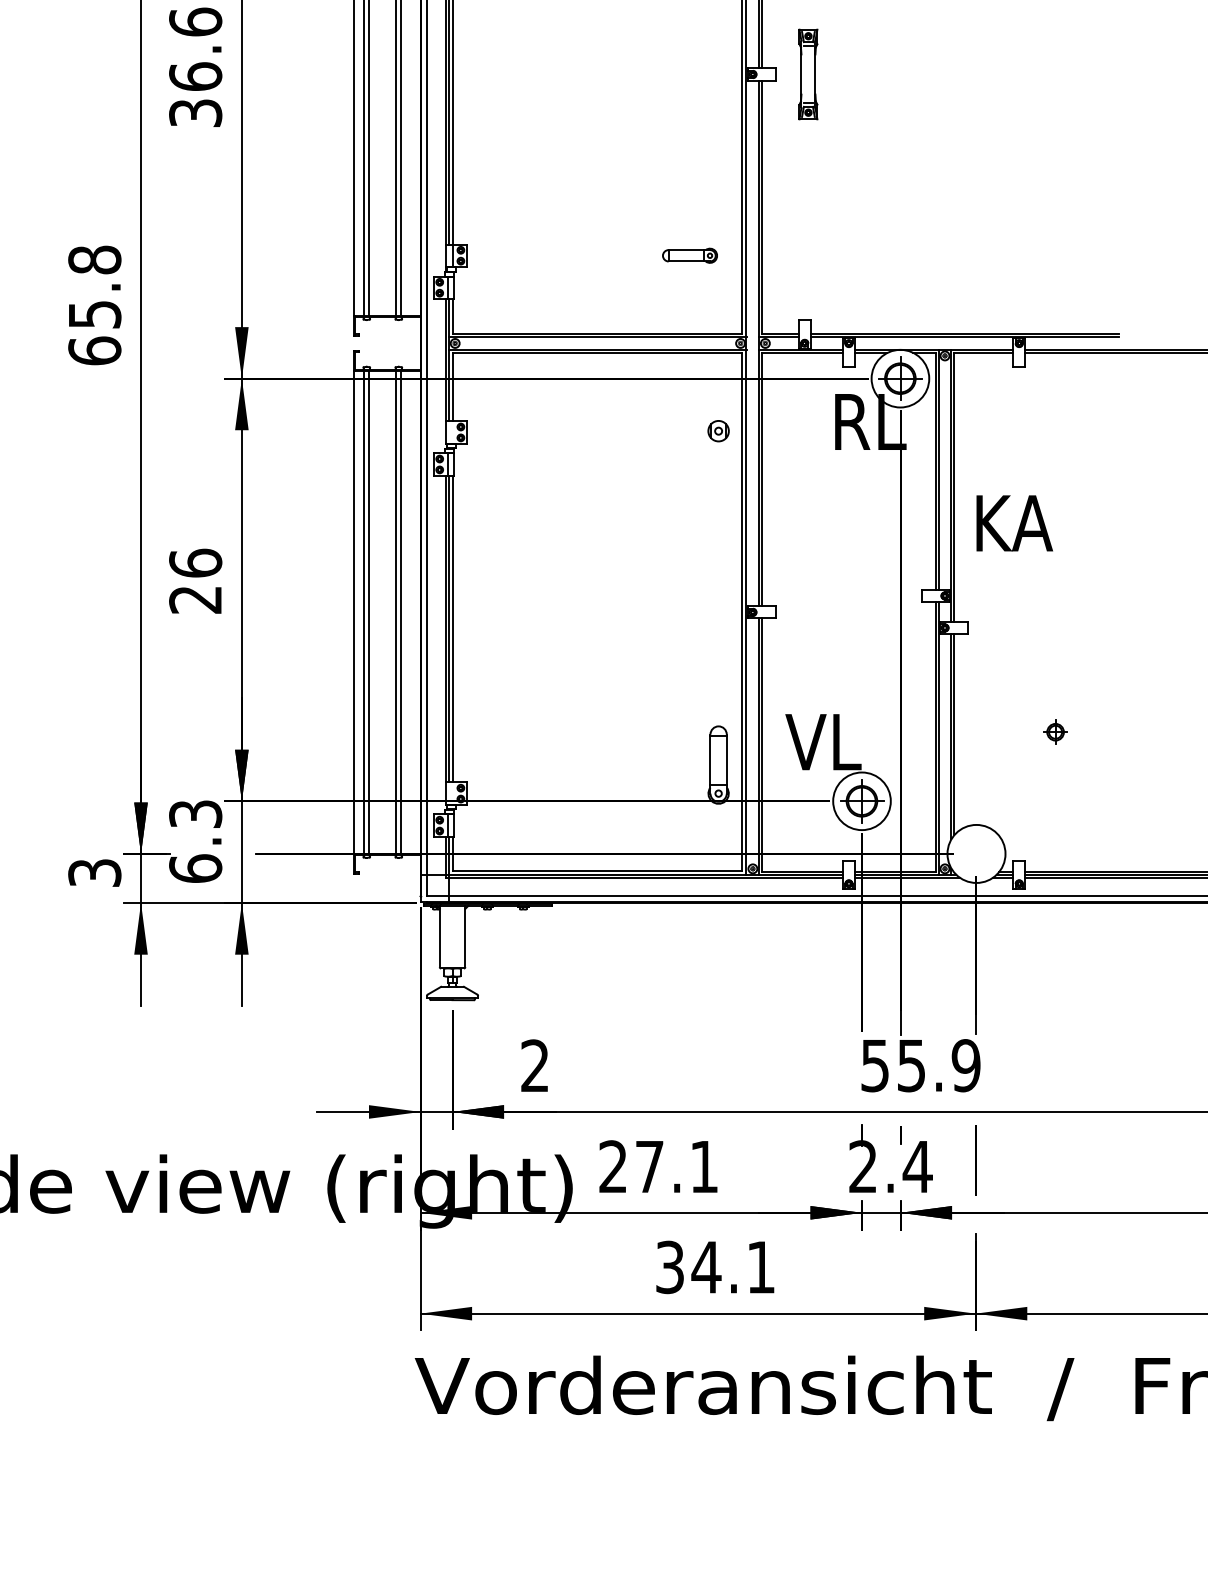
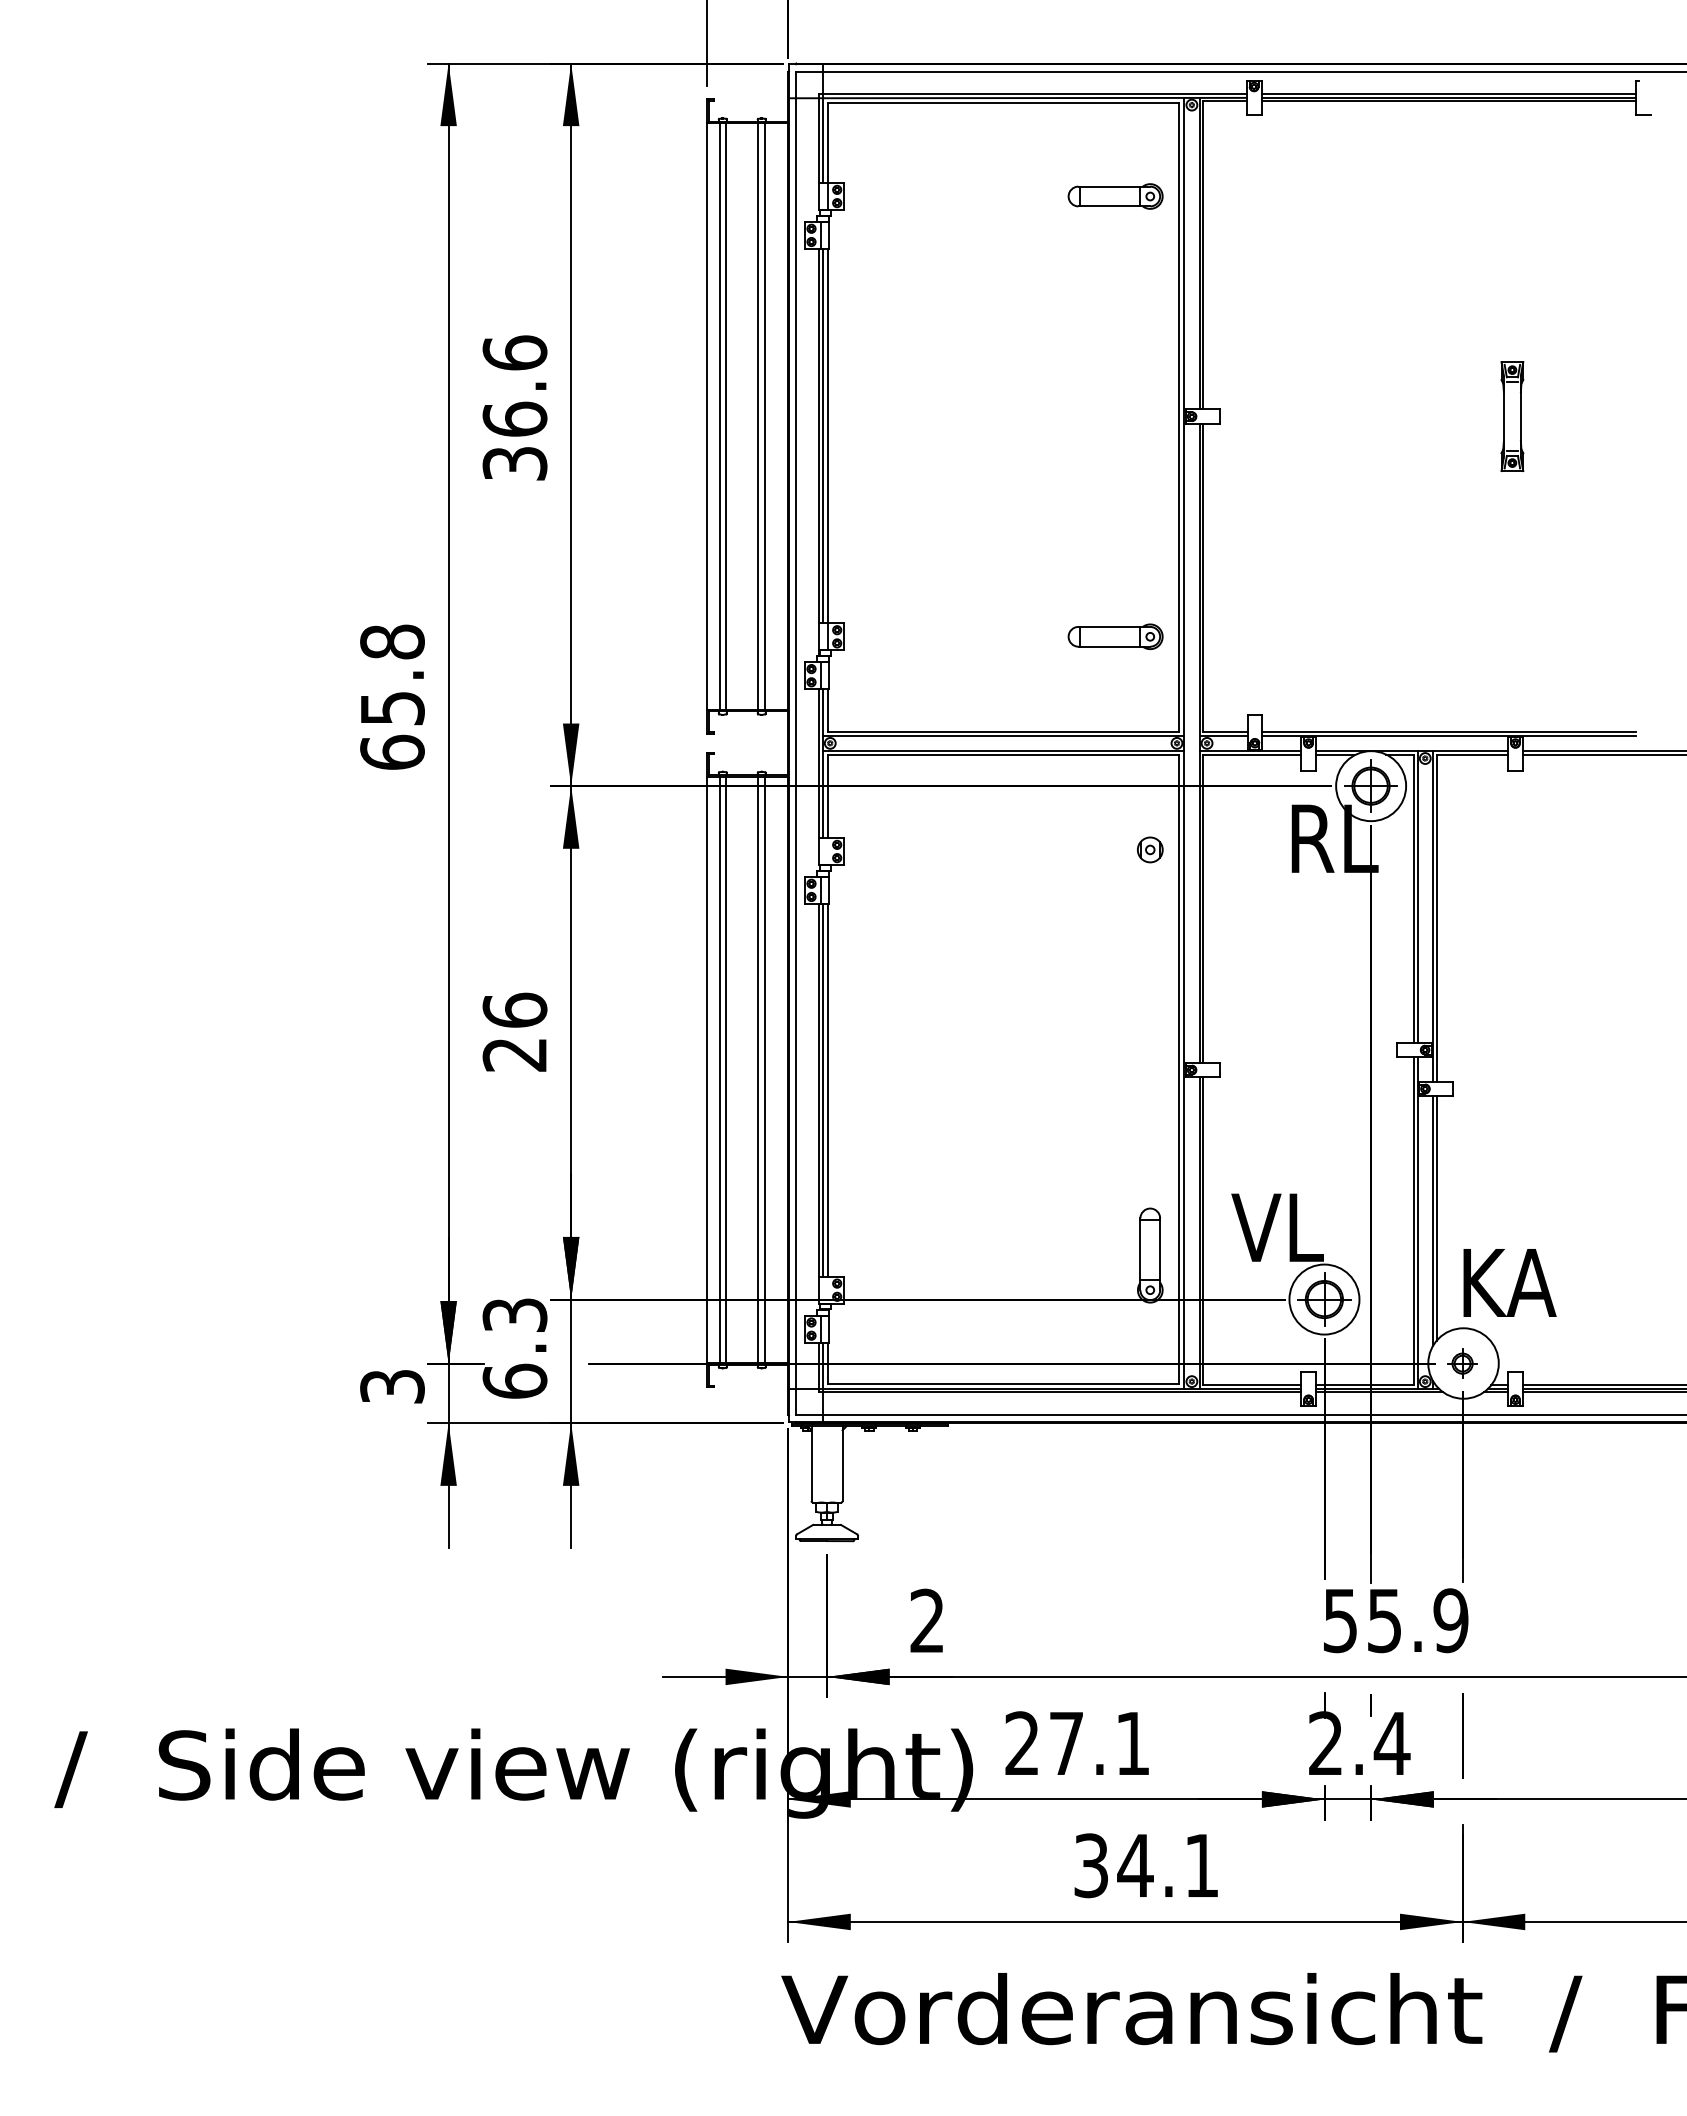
part: (808, 74) -> (1512, 416), moved
part: (689, 255) -> (1115, 636), size x1.43
text: (1014, 523) -> (1509, 1282), moved
part: (1055, 732) -> (1462, 1363), moved

